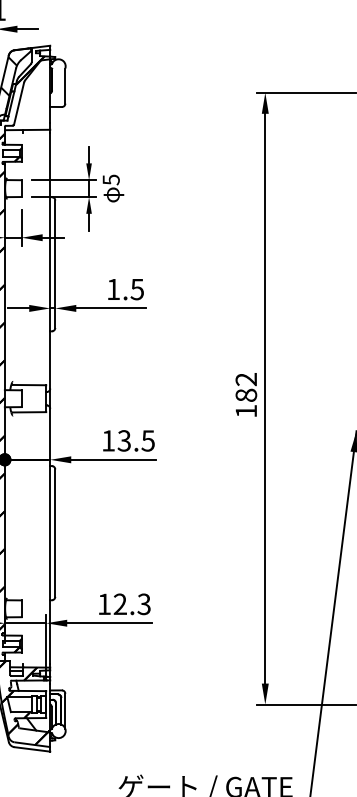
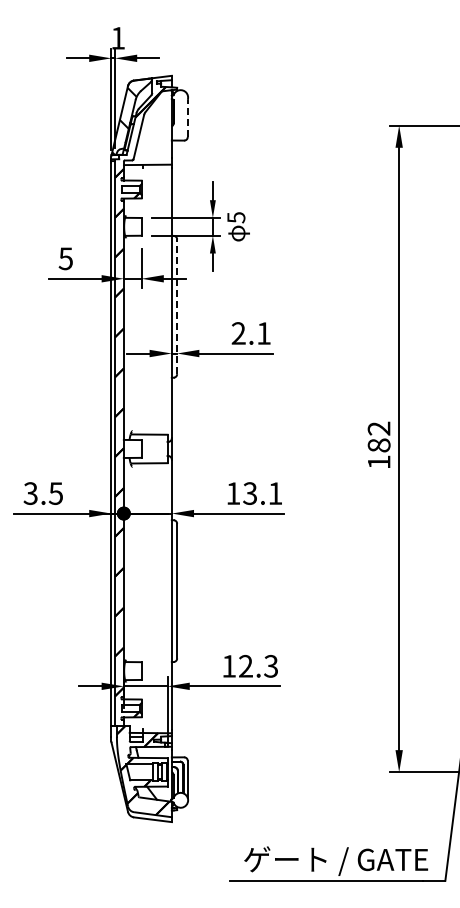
line: (65, 86) -> (187, 118), solid -> dashed
line: (55, 263) -> (177, 306), solid -> dashed
text: (124, 289) -> (250, 333), 1.5 -> 2.1
text: (148, 440) -> (275, 493), 13.5 -> 13.1

